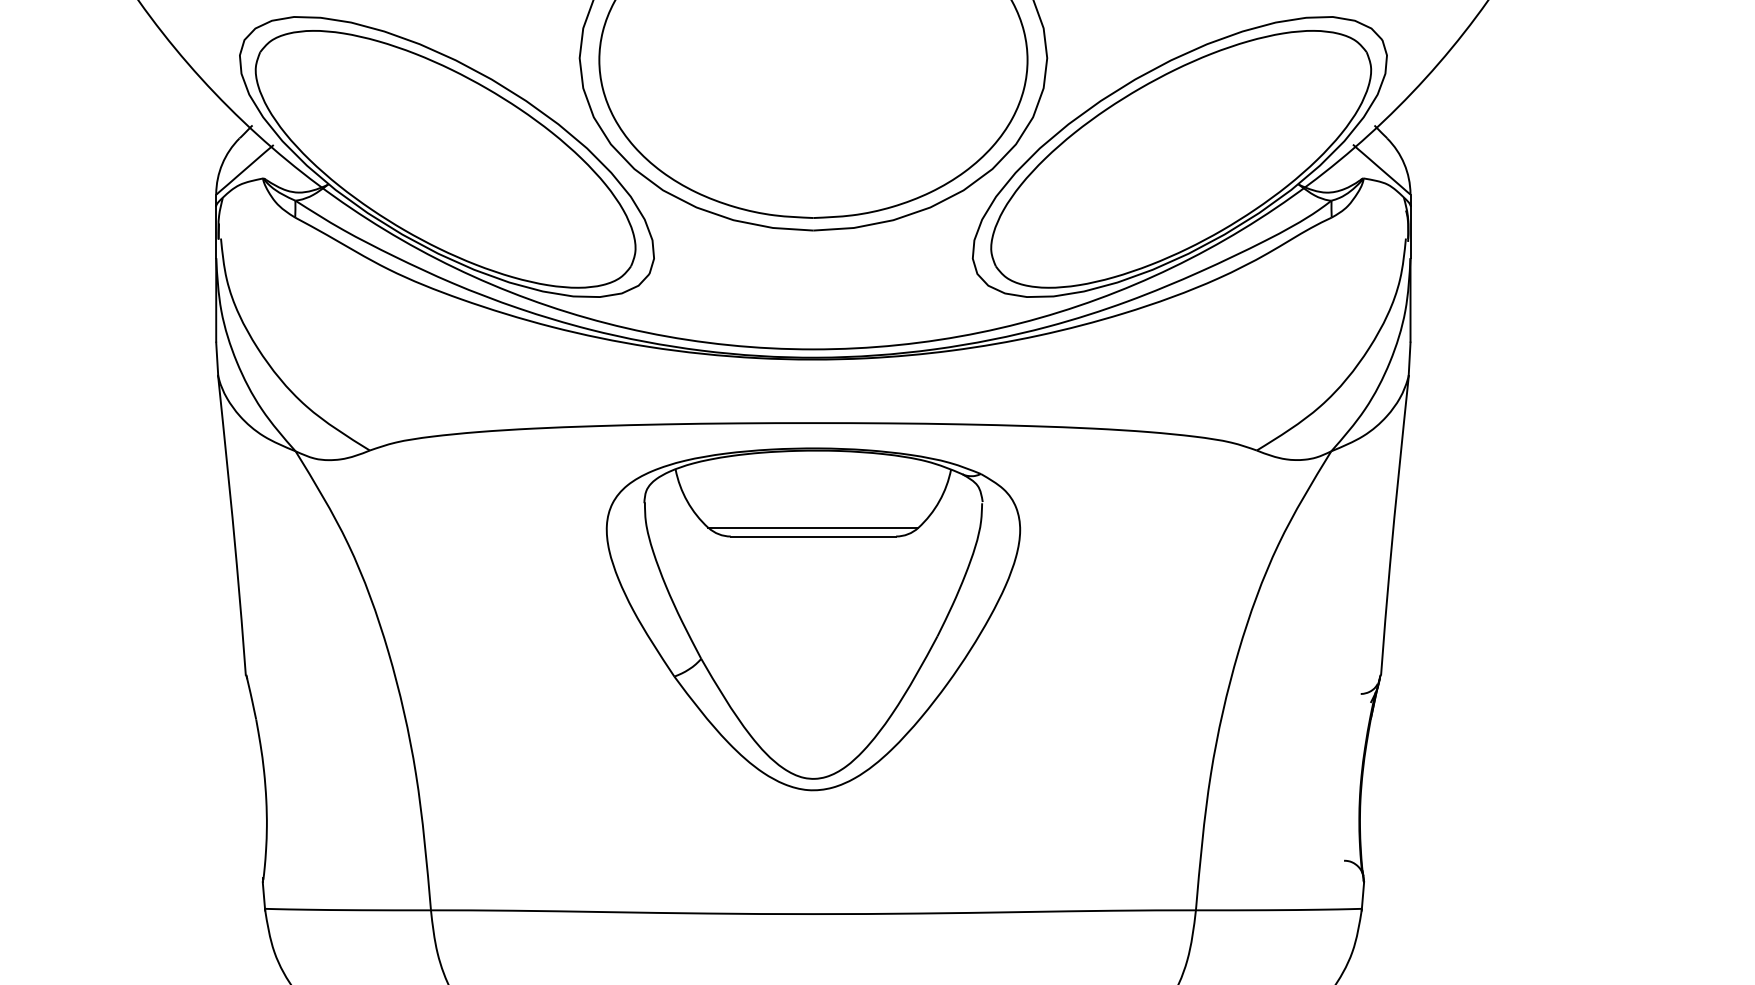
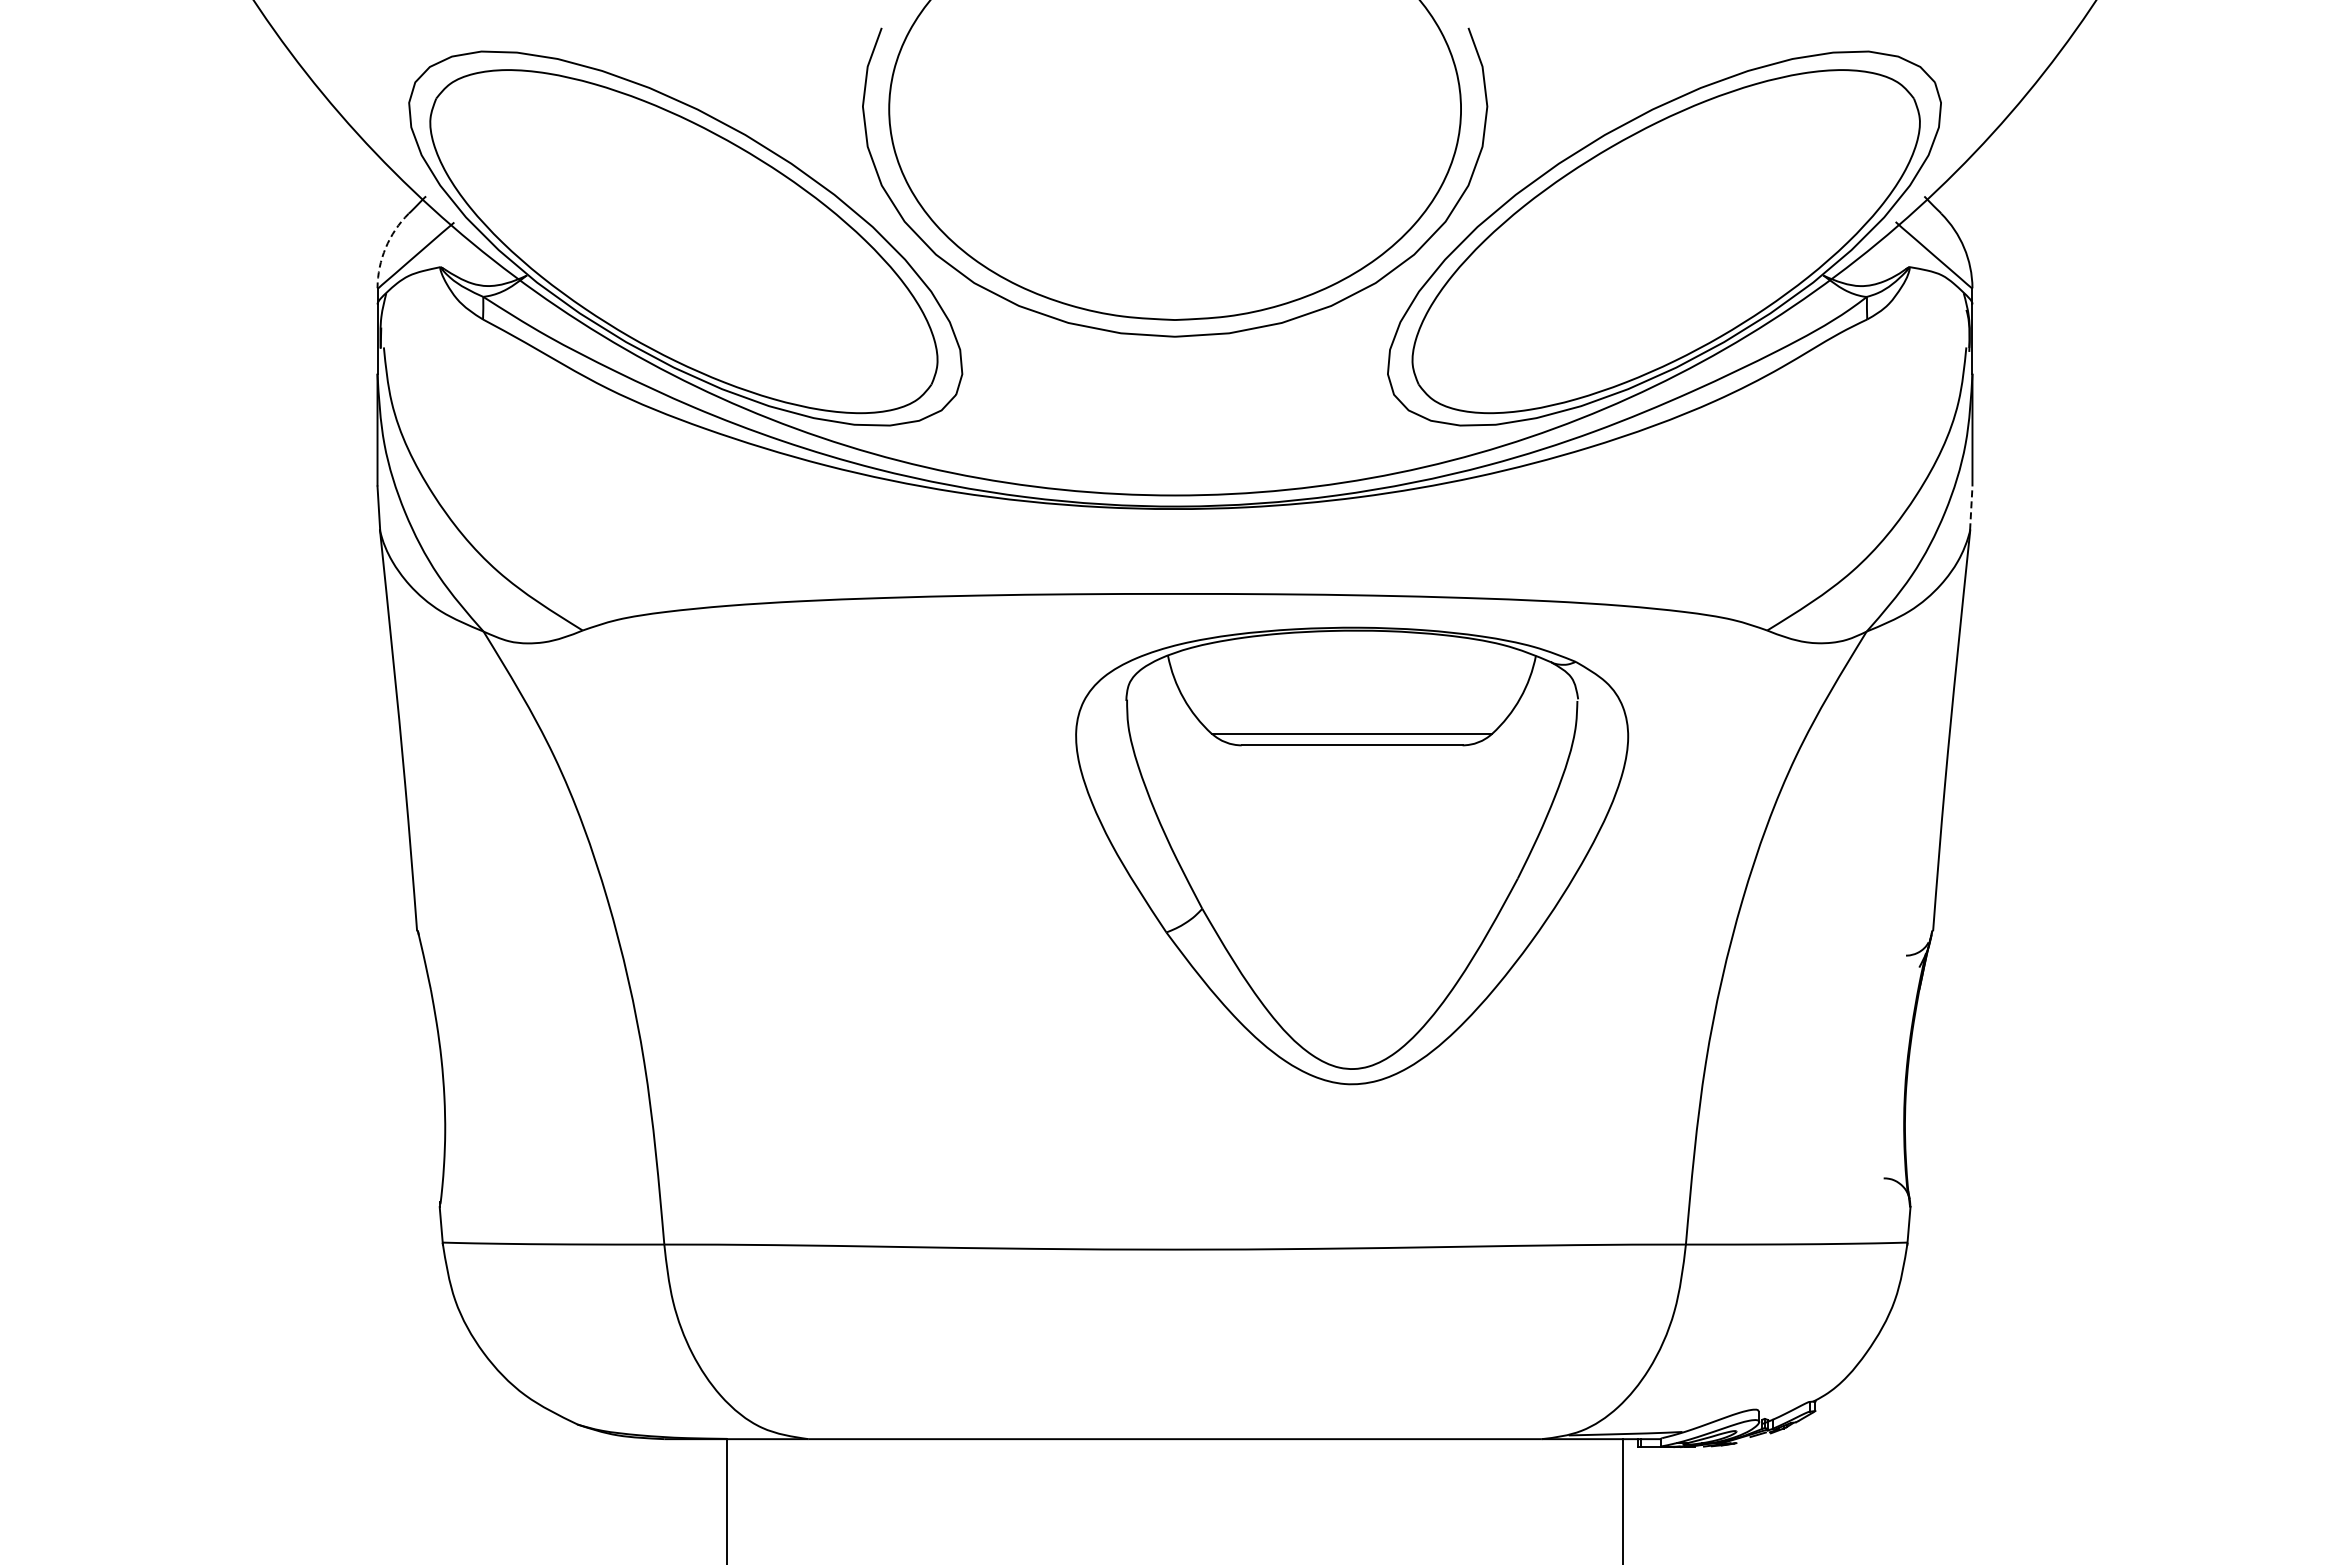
arc: (222, 163) -> (385, 247), solid -> dashed
line: (1409, 359) -> (1971, 508), solid -> dashed
part: (813, 618) -> (1352, 855), moved

